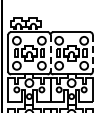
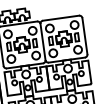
line: (50, 53) -> (42, 42), dashed -> solid
line: (92, 53) -> (84, 36), dashed -> solid

